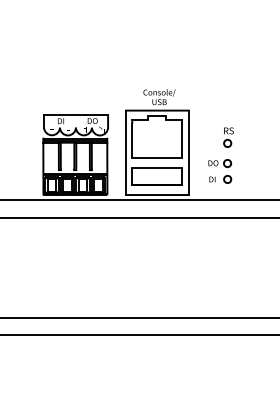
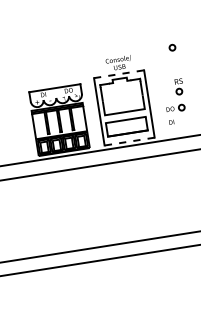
line: (157, 110) -> (119, 74), solid -> dashed
circle: (227, 179) -> (172, 47), moved
line: (156, 195) -> (129, 142), solid -> dashed

